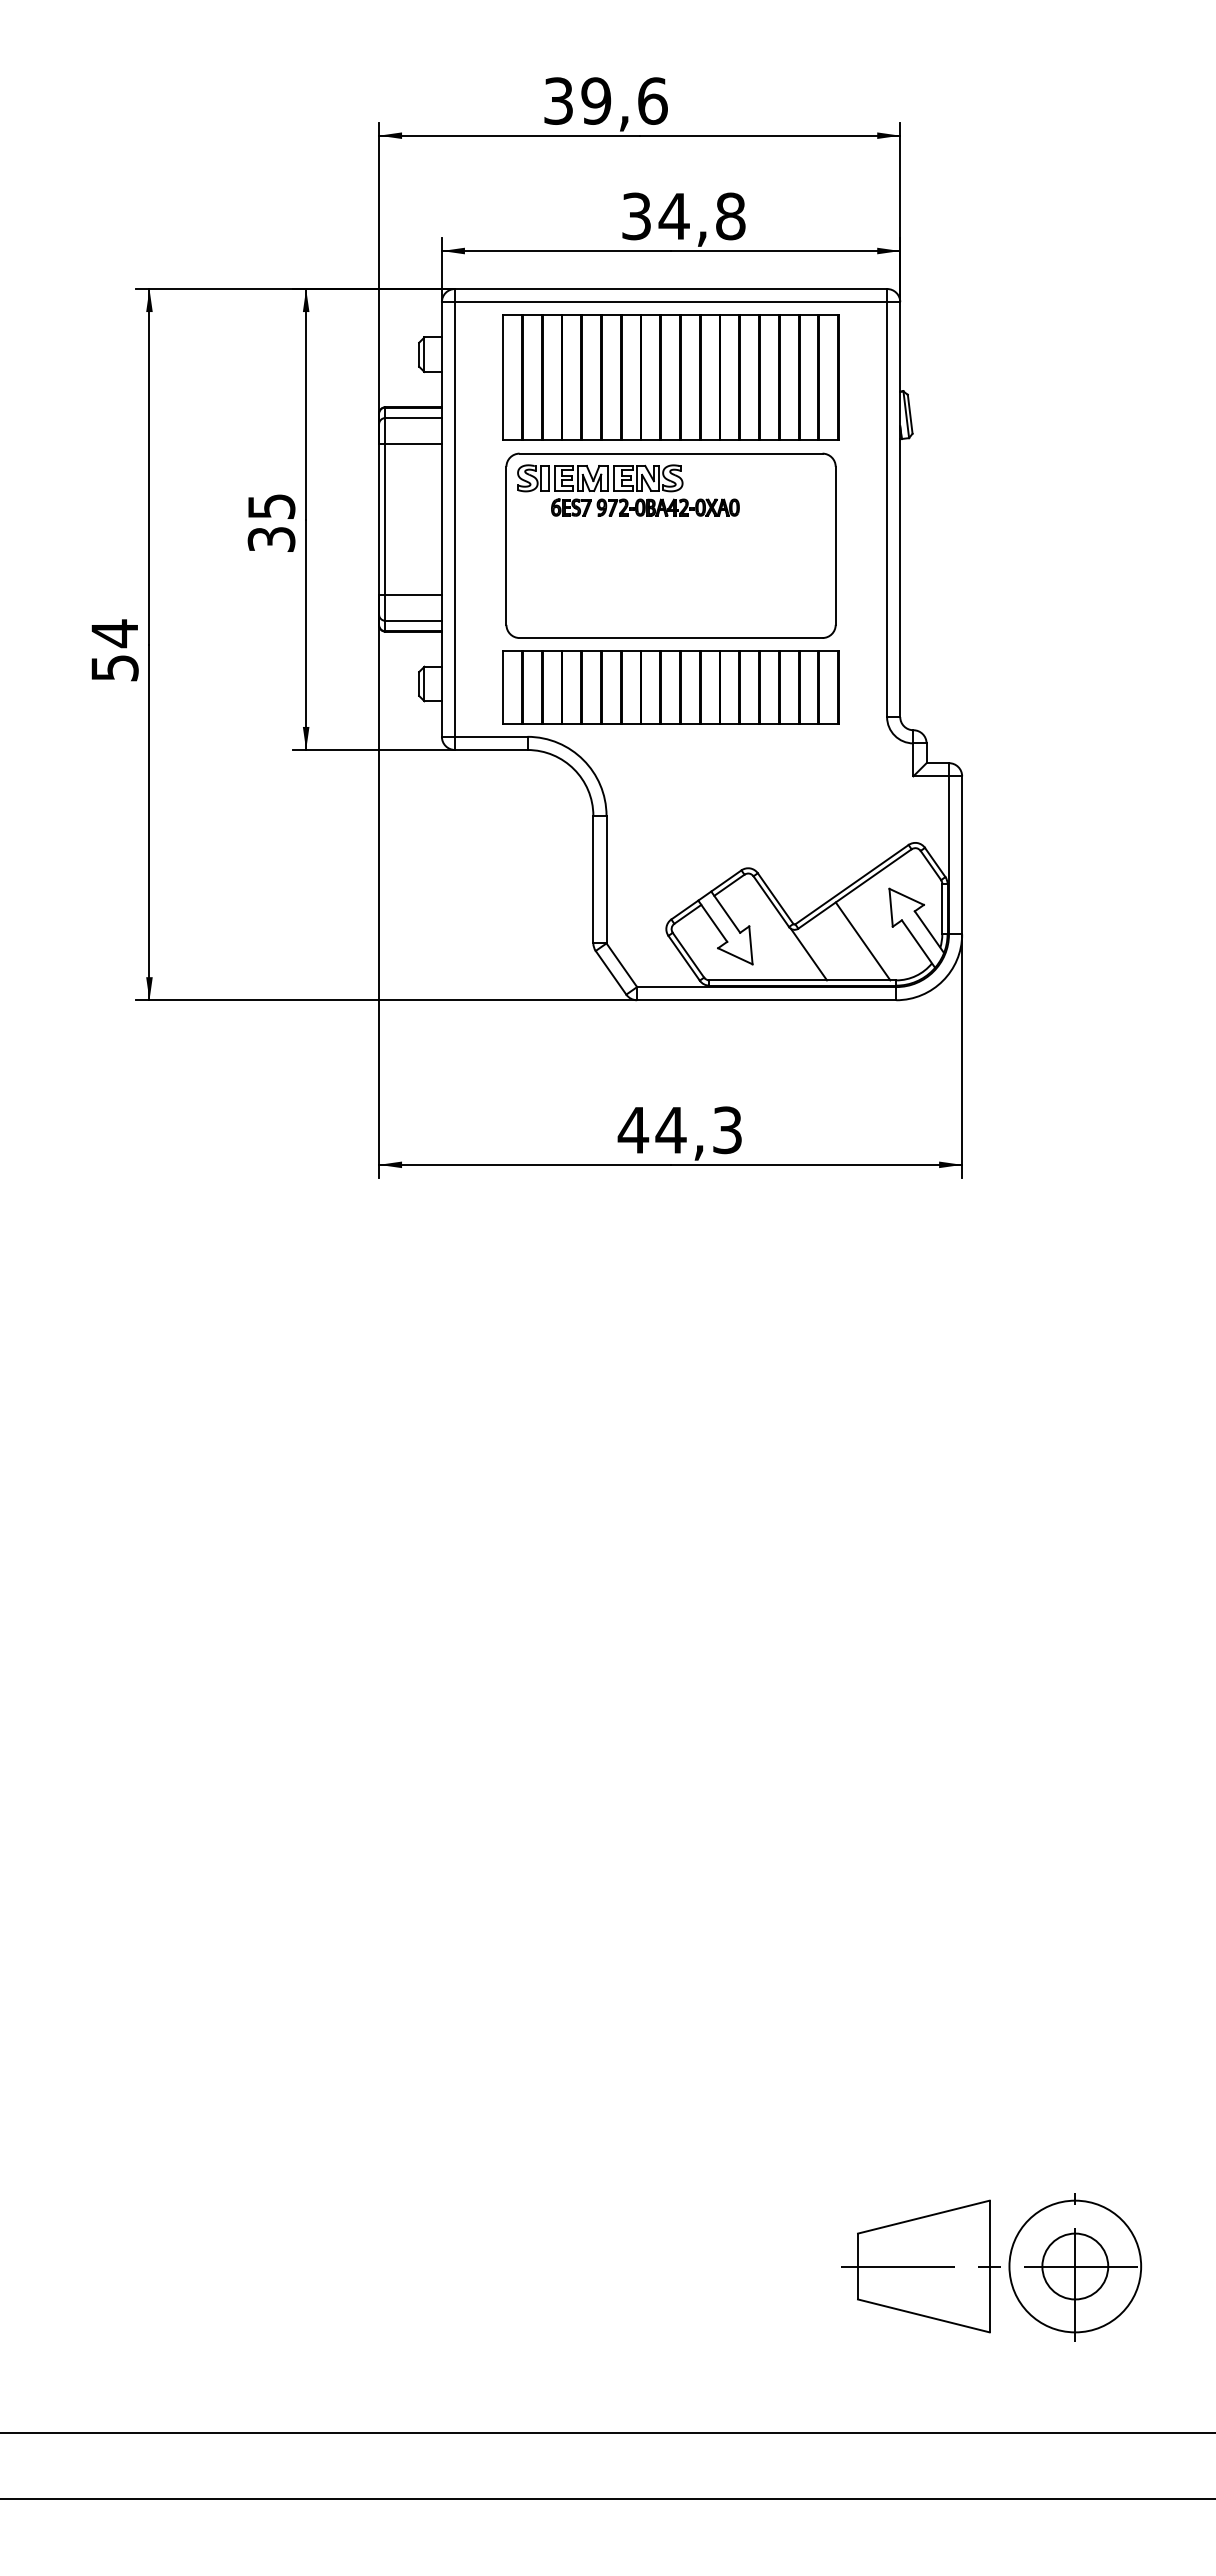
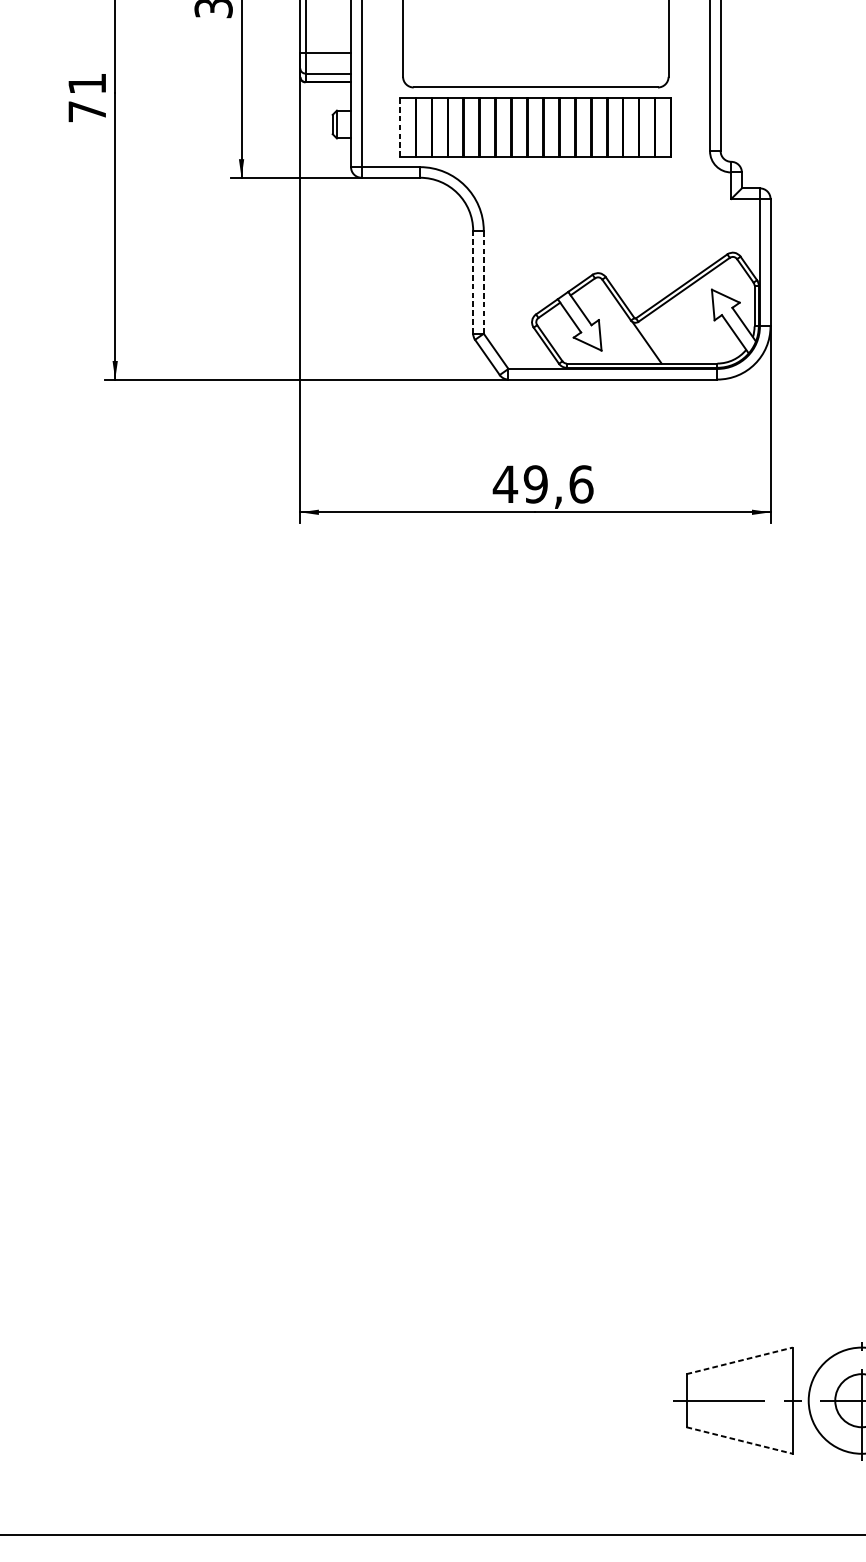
text: (114, 650) -> (87, 97), 54 -> 71
line: (503, 687) -> (400, 127), solid -> dashed
line: (593, 879) -> (473, 282), solid -> dashed
line: (606, 879) -> (483, 282), solid -> dashed
line: (862, 941) -> (690, 332), removed
text: (698, 1130) -> (557, 484), 44,3 -> 49,6
line: (923, 2217) -> (739, 1361), solid -> dashed
line: (923, 2315) -> (739, 1440), solid -> dashed

